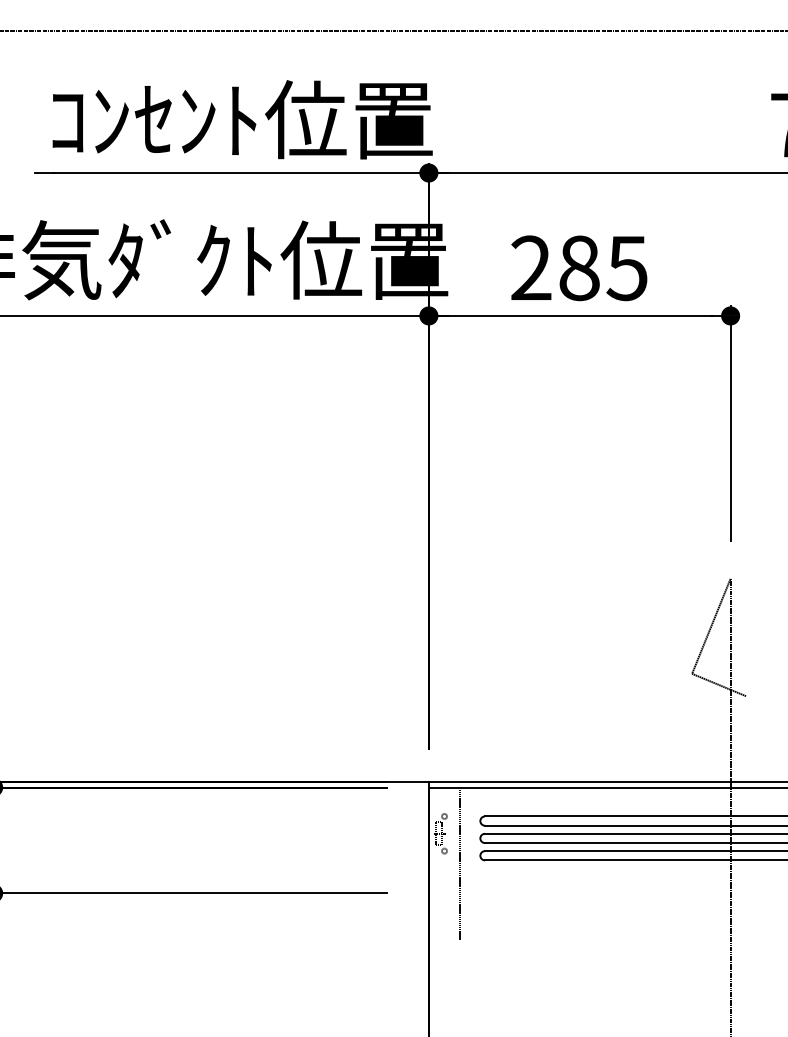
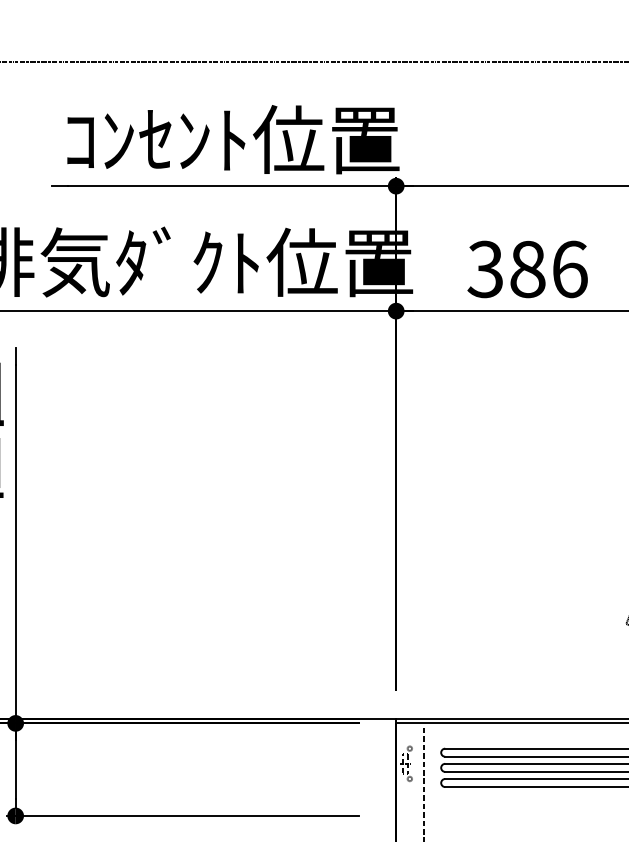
text: (579, 268) -> (527, 269), 285 -> 386

